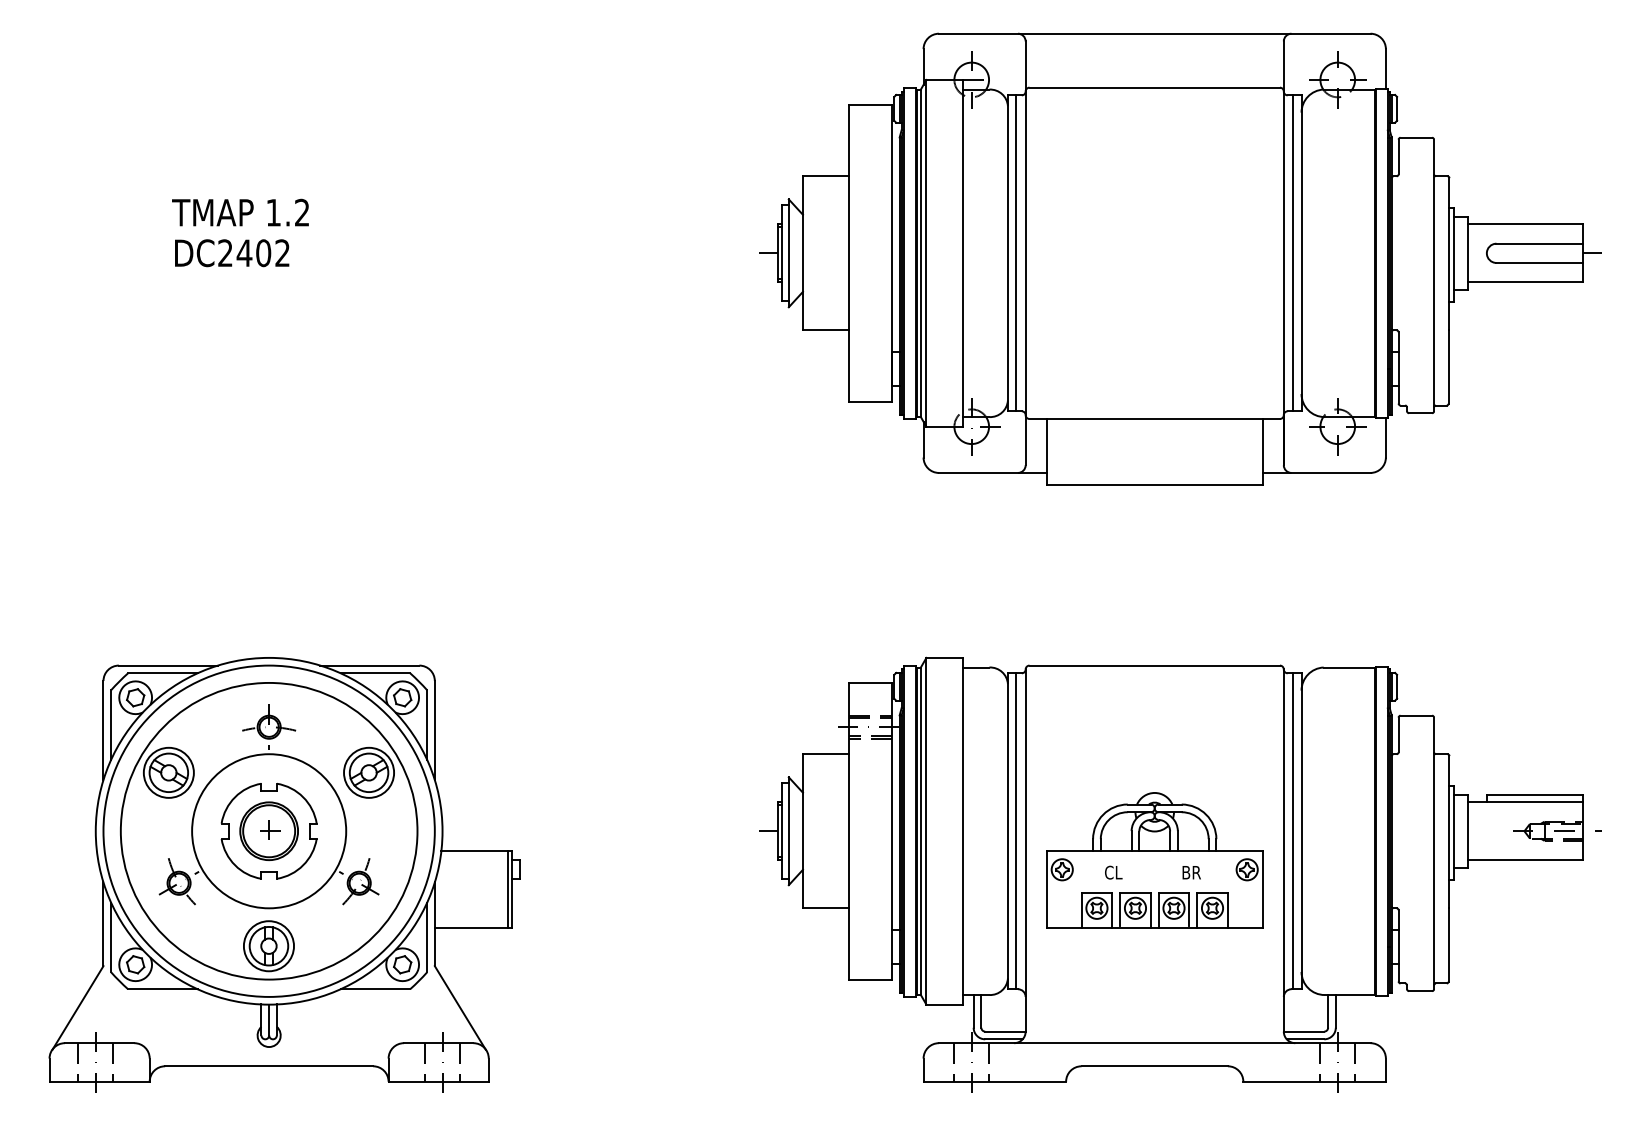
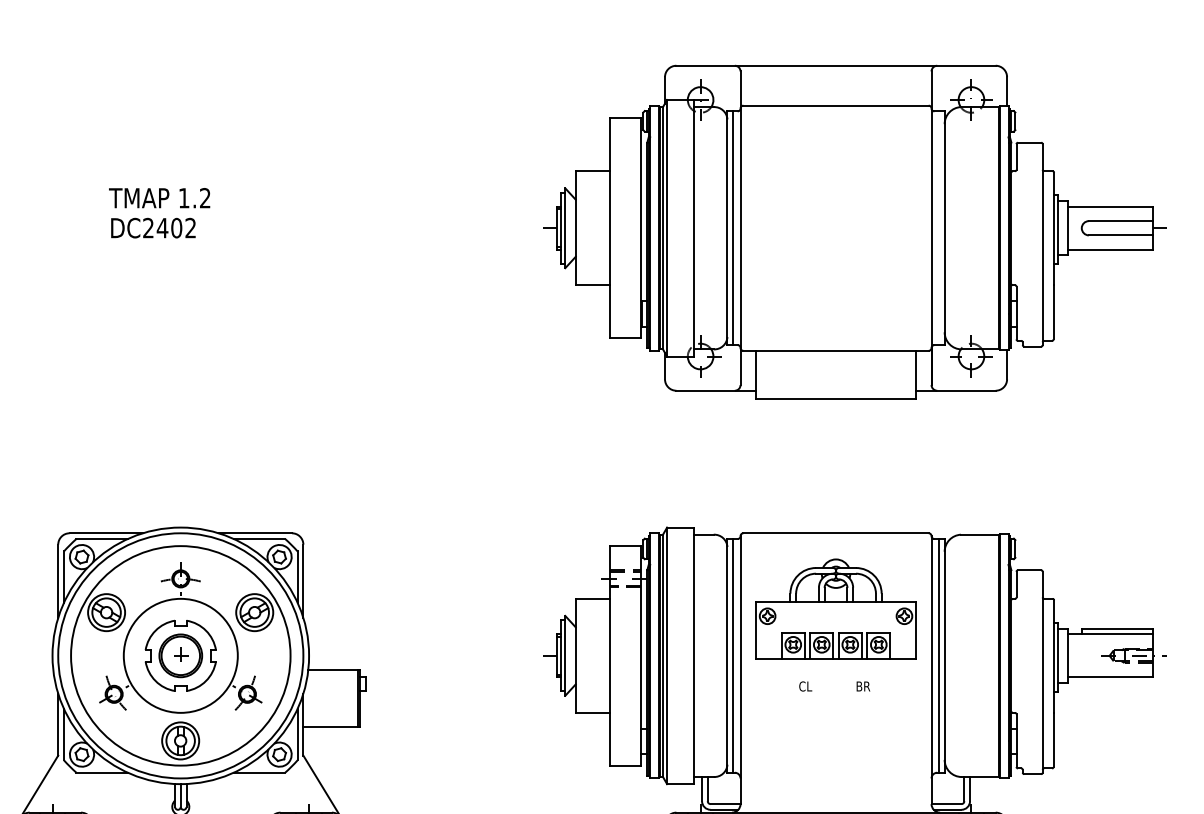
line: (1293, 253) -> (938, 228), removed
part: (1154, 860) -> (835, 609), moved

